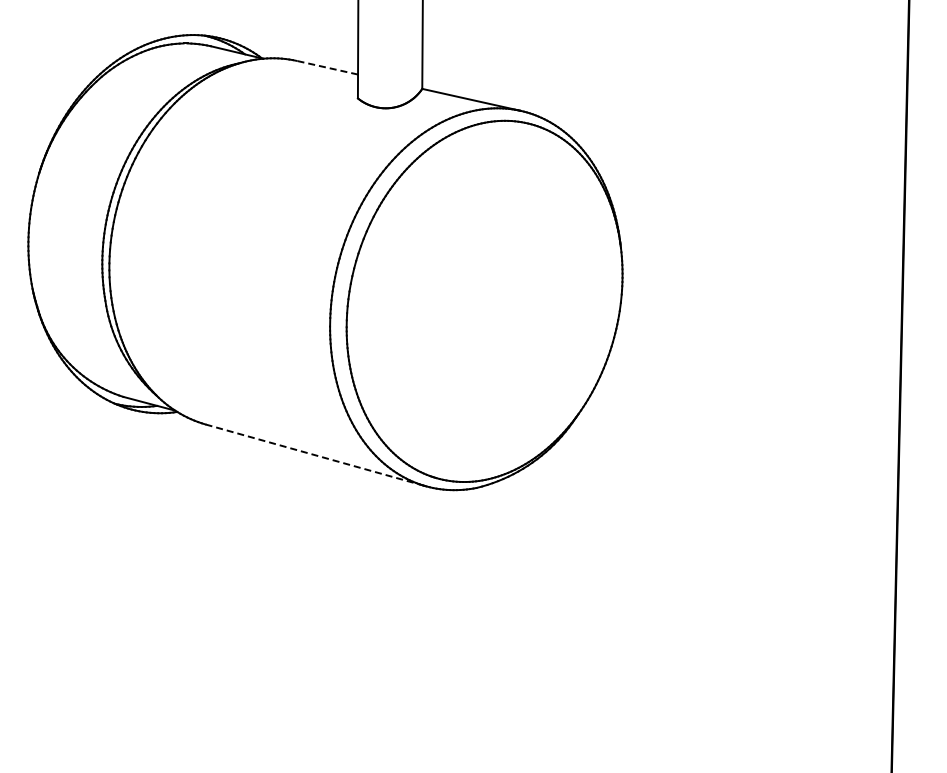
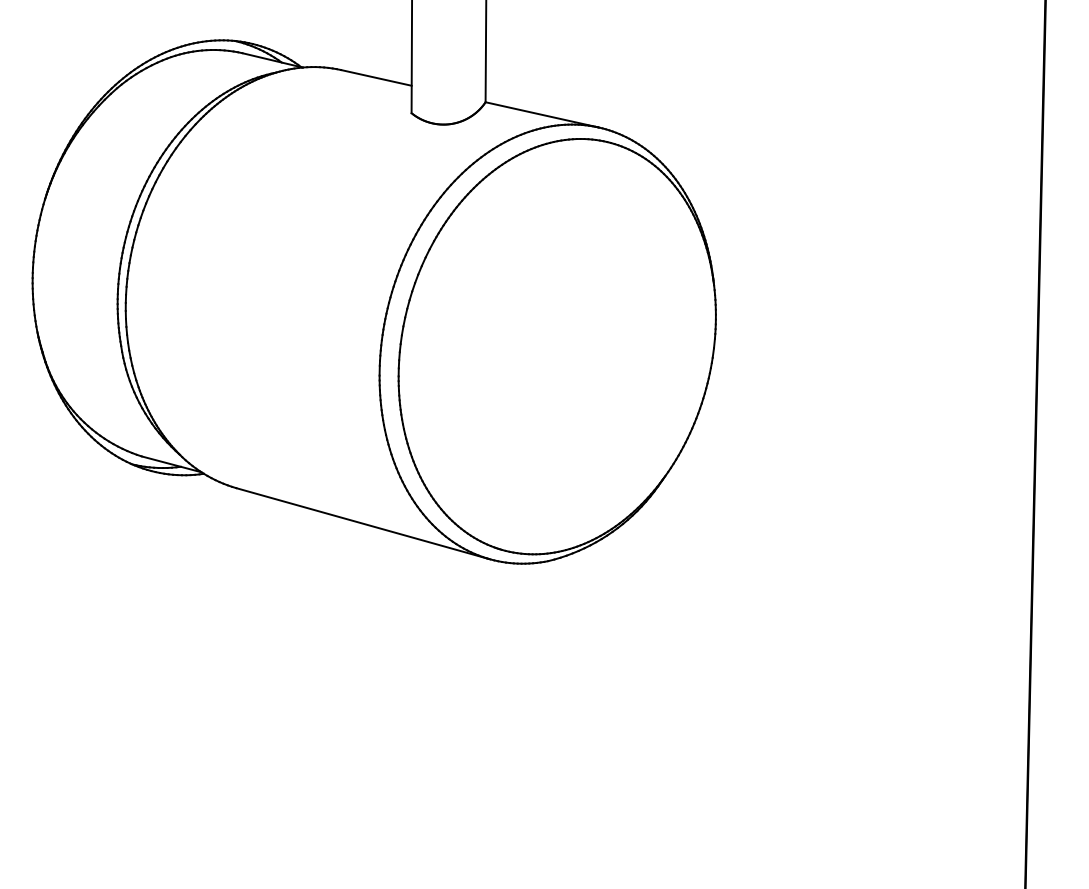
line: (326, 67) -> (375, 77), dashed -> solid
line: (315, 455) -> (362, 523), dashed -> solid

